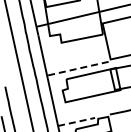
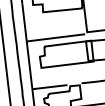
line: (77, 68) -> (55, 37), dashed -> solid
line: (76, 121) -> (49, 86), dashed -> solid

